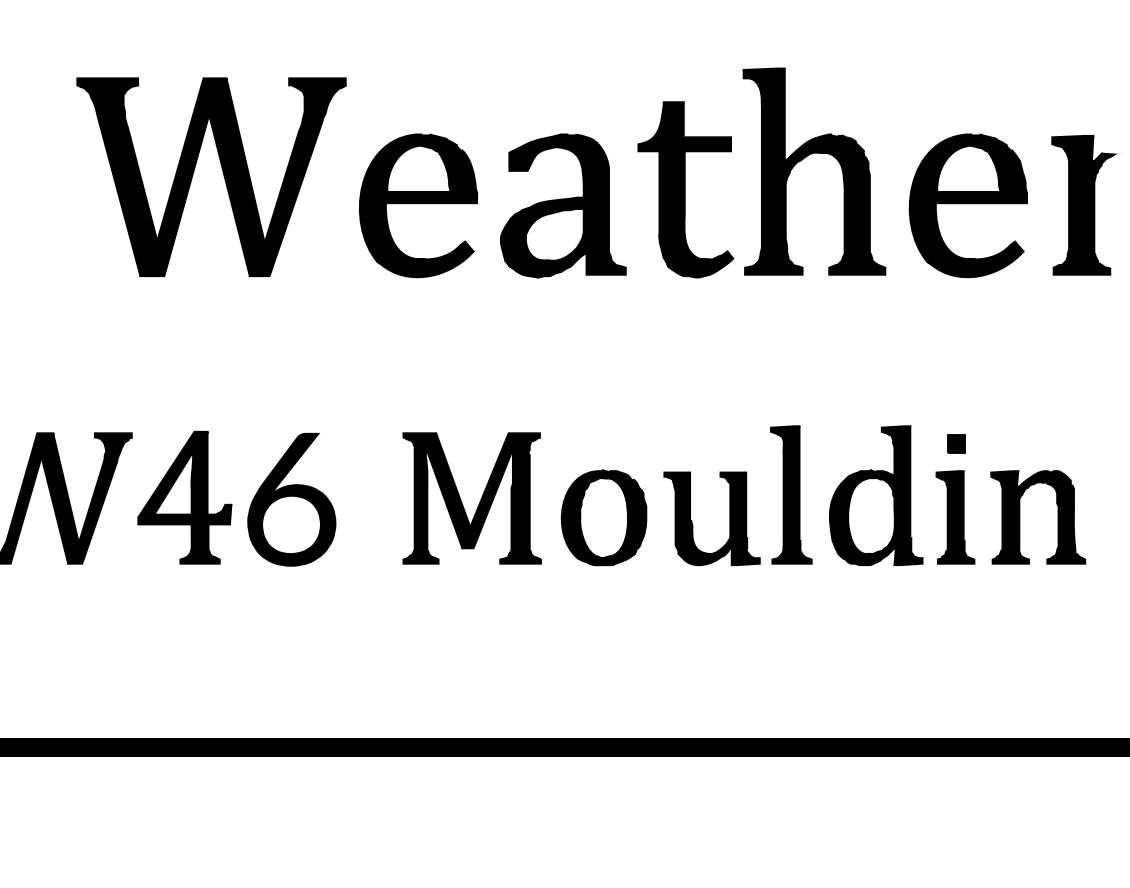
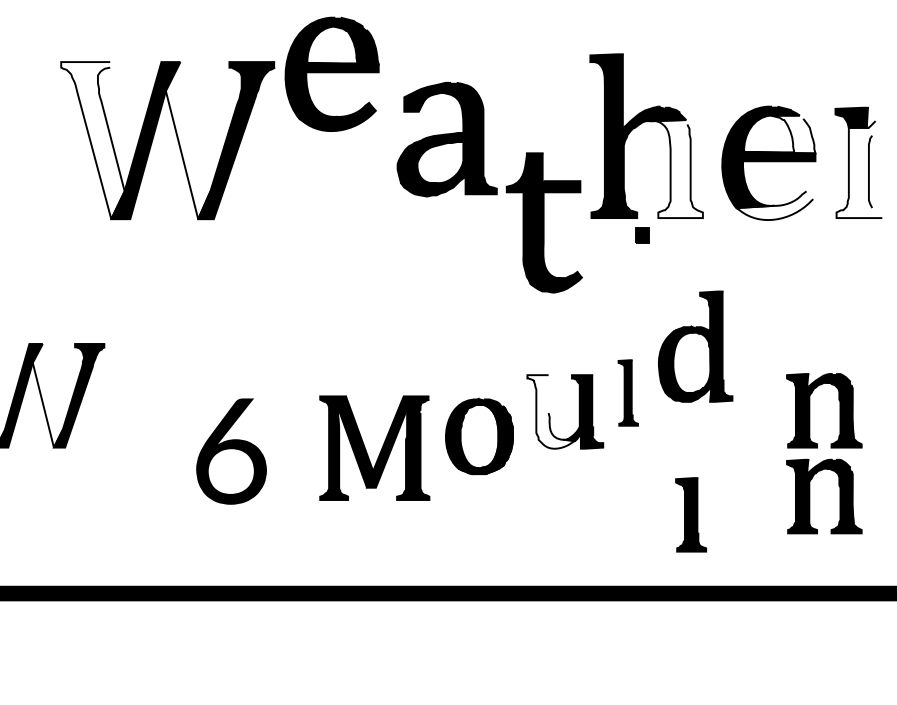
fill: (982, 169) -> (780, 134), removed
fill: (117, 177) -> (93, 140), removed
fill: (237, 177) -> (188, 140), removed
part: (685, 189) -> (544, 222), moved
part: (418, 205) -> (332, 74), moved
part: (563, 205) -> (447, 139), moved
fill: (852, 212) -> (676, 168), removed
fill: (1087, 213) -> (863, 169), removed
fill: (975, 259) -> (774, 205), removed
part: (956, 443) -> (642, 235), moved
part: (791, 494) -> (628, 392), size x0.6
part: (876, 495) -> (695, 346), moved
part: (184, 497) -> (146, 394), removed
fill: (60, 498) -> (47, 395), removed
text: (291, 499) -> (231, 451), moved
part: (479, 501) -> (380, 450), moved
part: (603, 517) -> (479, 436), moved
part: (955, 517) -> (691, 514), moved
fill: (694, 518) -> (551, 411), removed
part: (1020, 625) -> (810, 496), added

